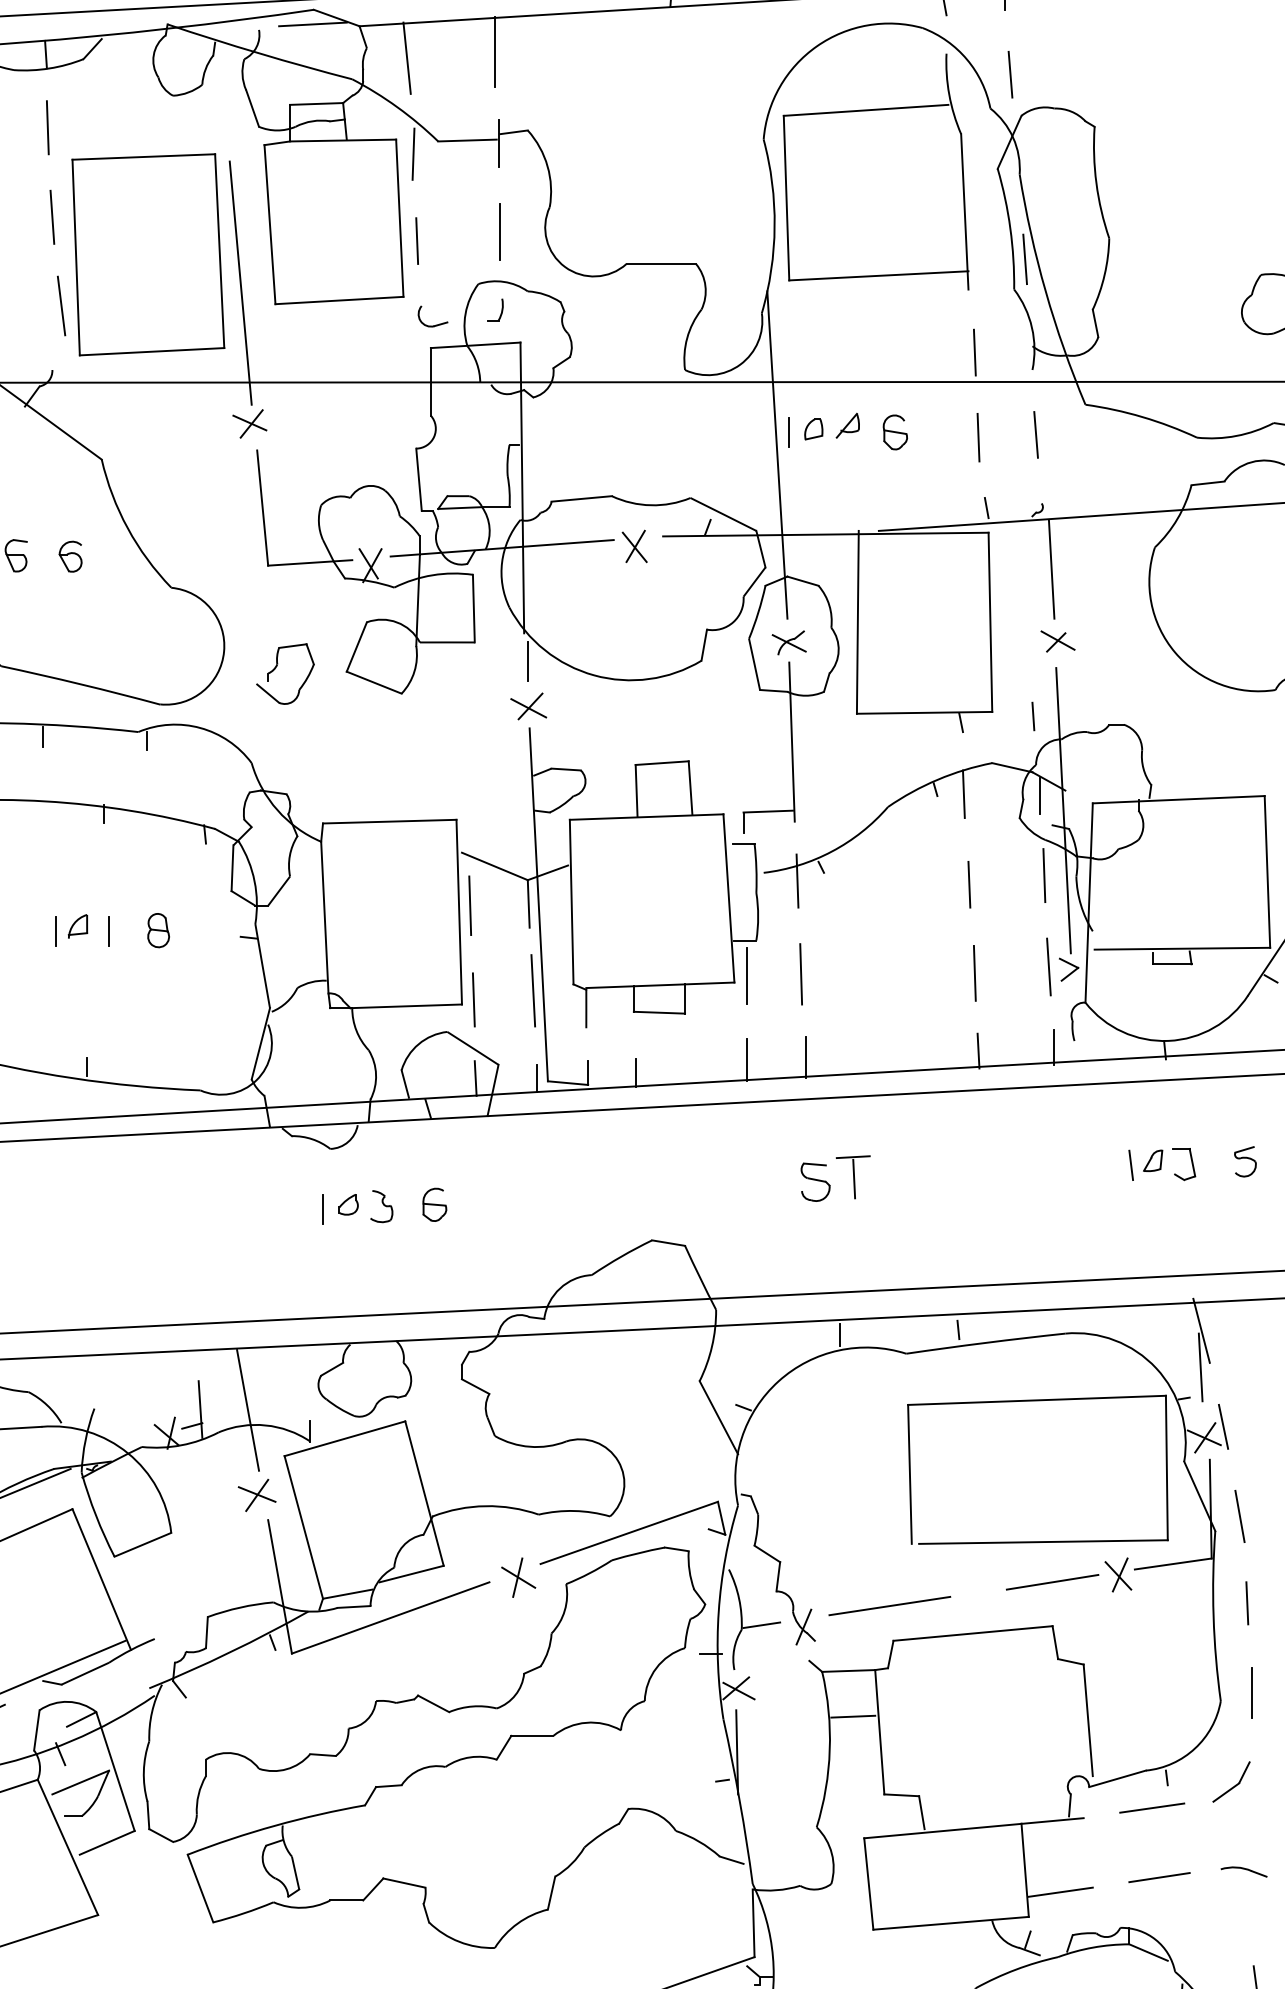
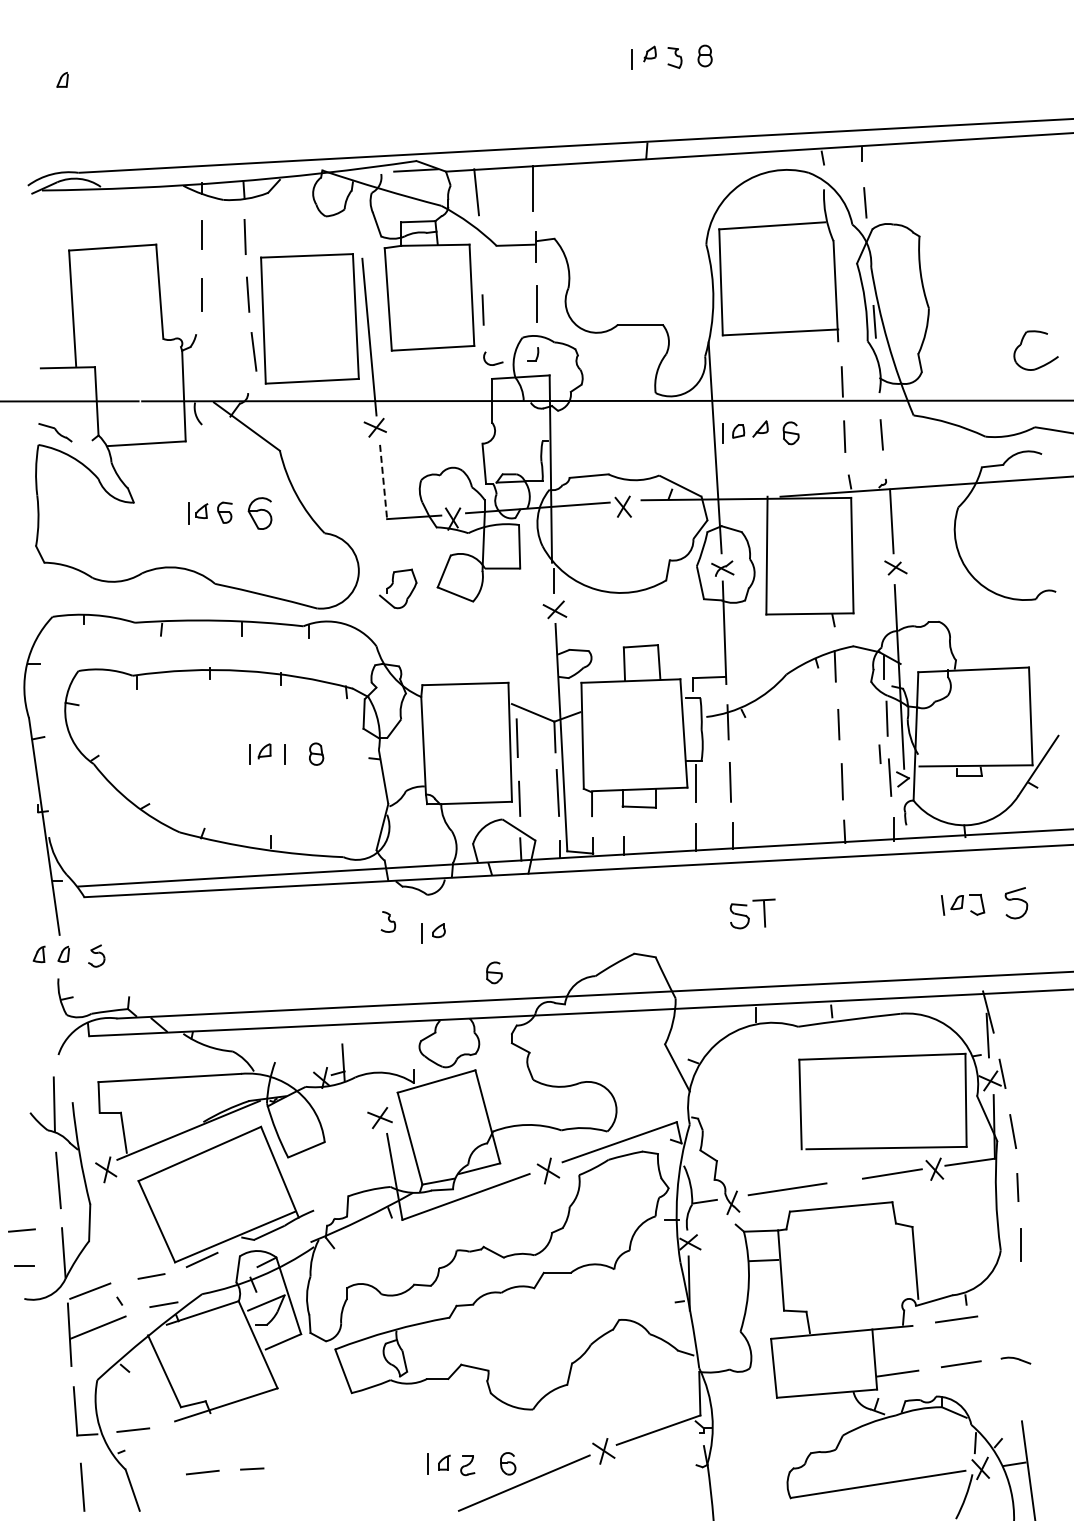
line: (413, 153) -> (480, 253), removed
line: (262, 508) -> (383, 482), solid -> dashed
part: (70, 555) -> (259, 512), size x1.6
line: (1032, 715) -> (879, 753), moved
part: (1245, 1160) -> (1016, 902), size x1.6
part: (434, 1204) -> (494, 972), moved
part: (382, 1205) -> (388, 921), moved
line: (248, 1410) -> (374, 1063), removed
part: (1231, 1781) -> (1007, 1302), removed

